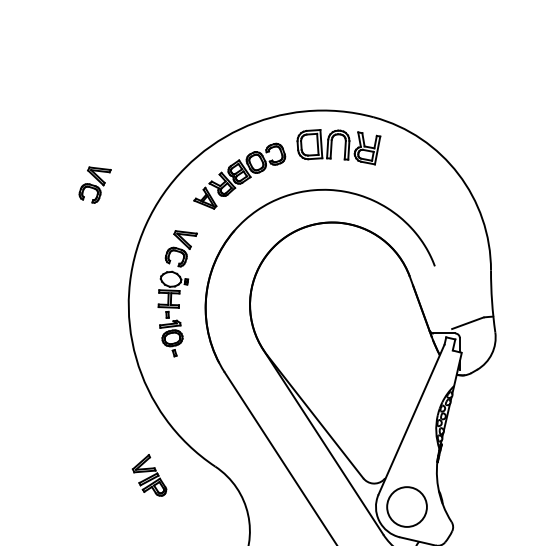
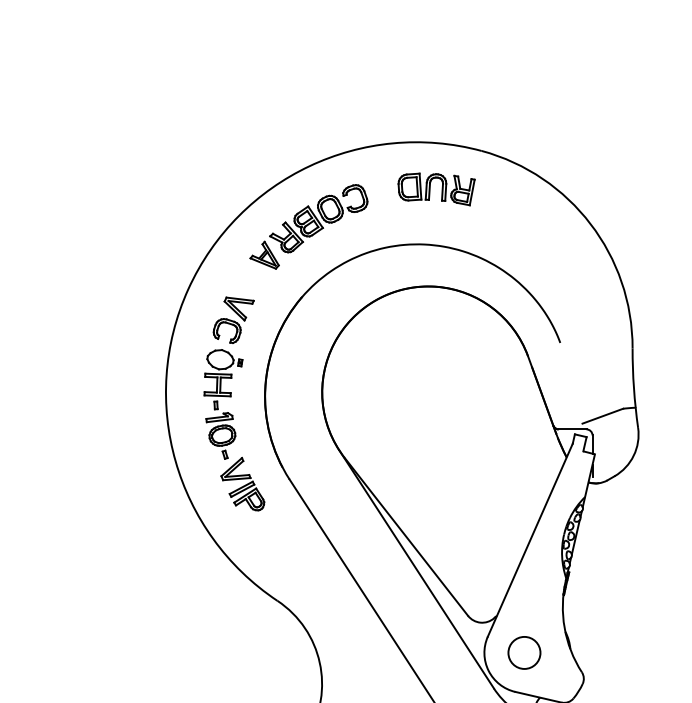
part: (338, 147) -> (436, 189), size x0.71
part: (94, 184) -> (122, 237), removed
part: (149, 474) -> (242, 483), moved
circle: (407, 506) -> (524, 652), size x0.62

